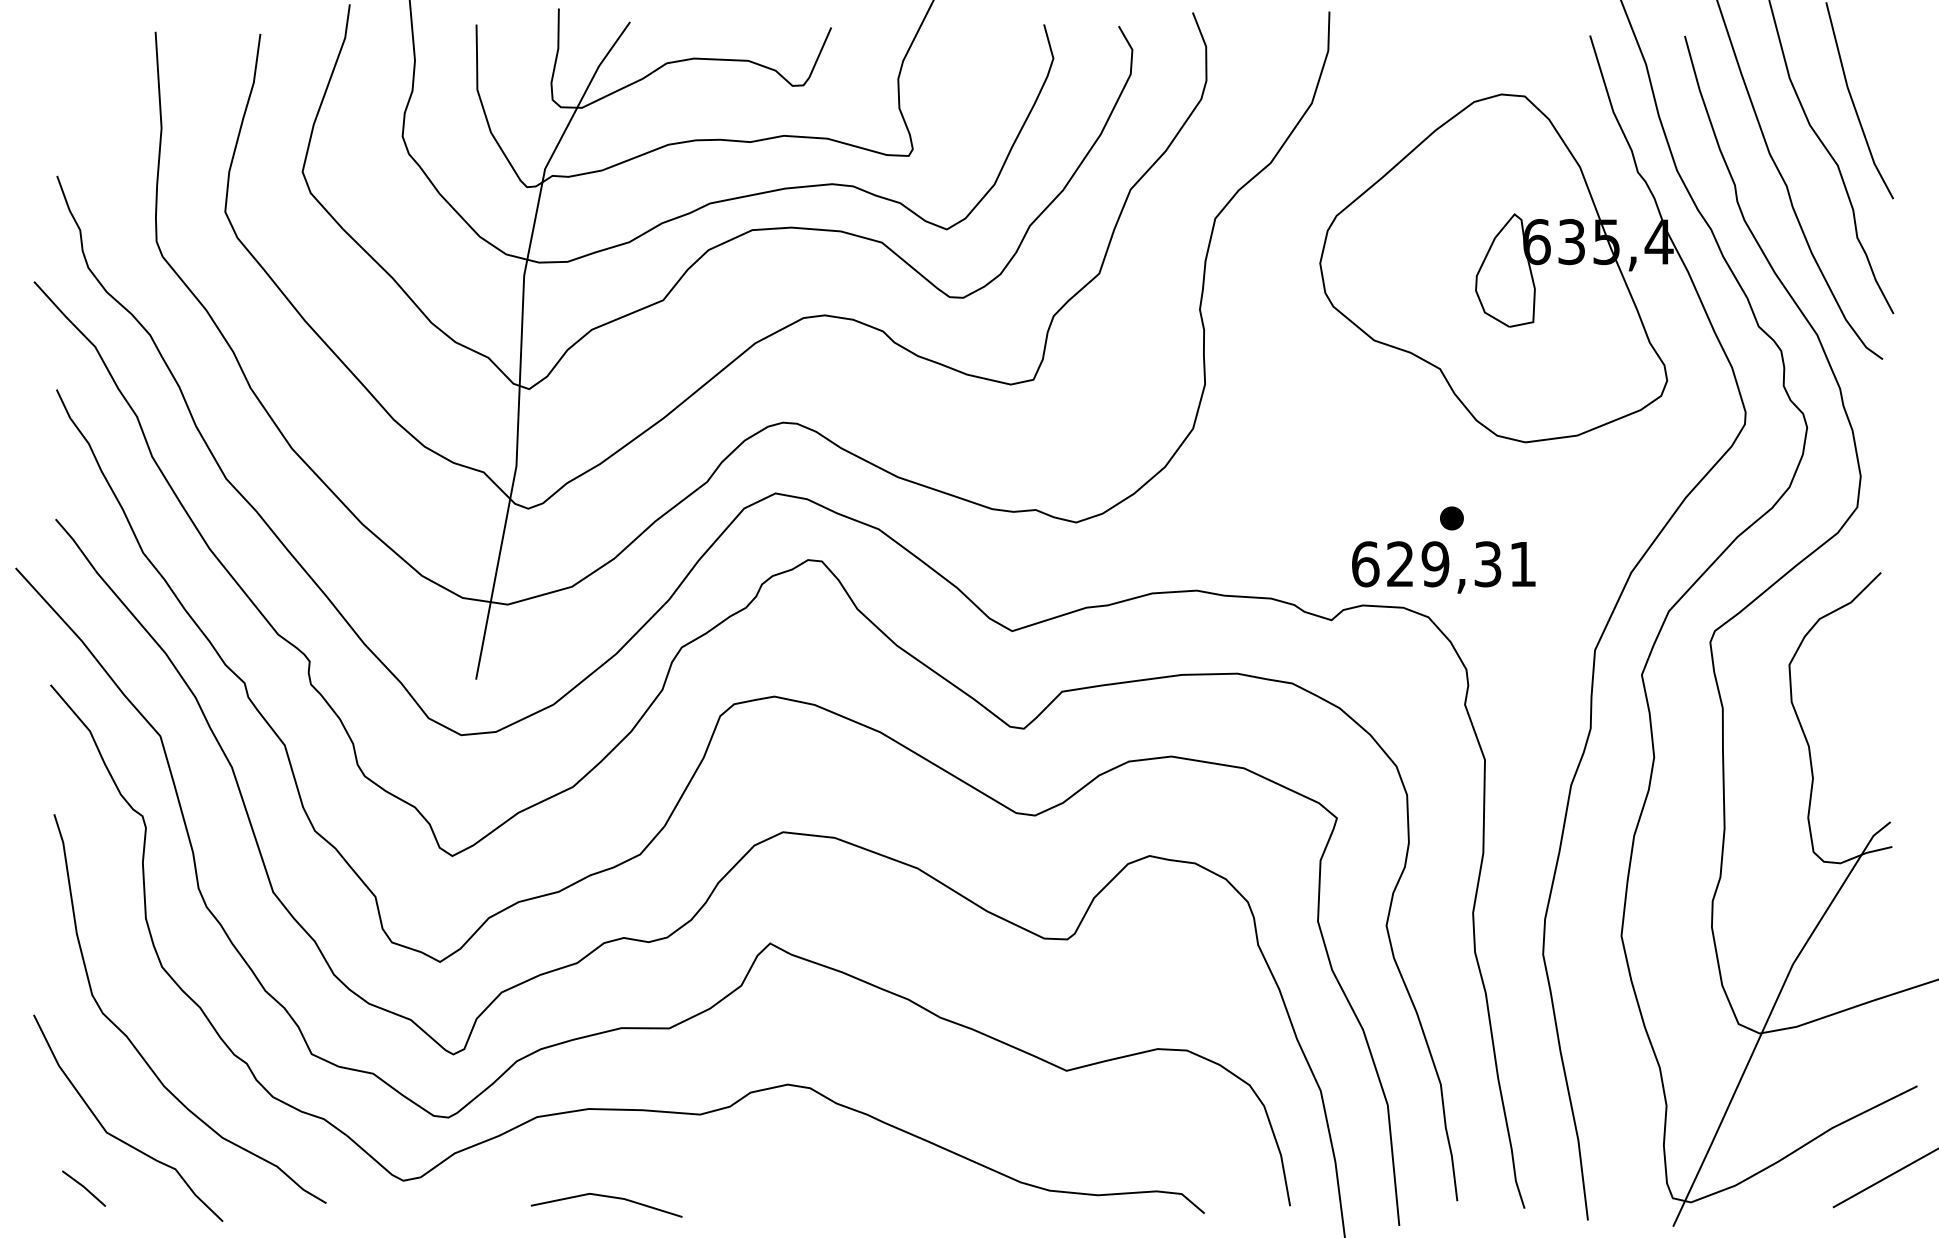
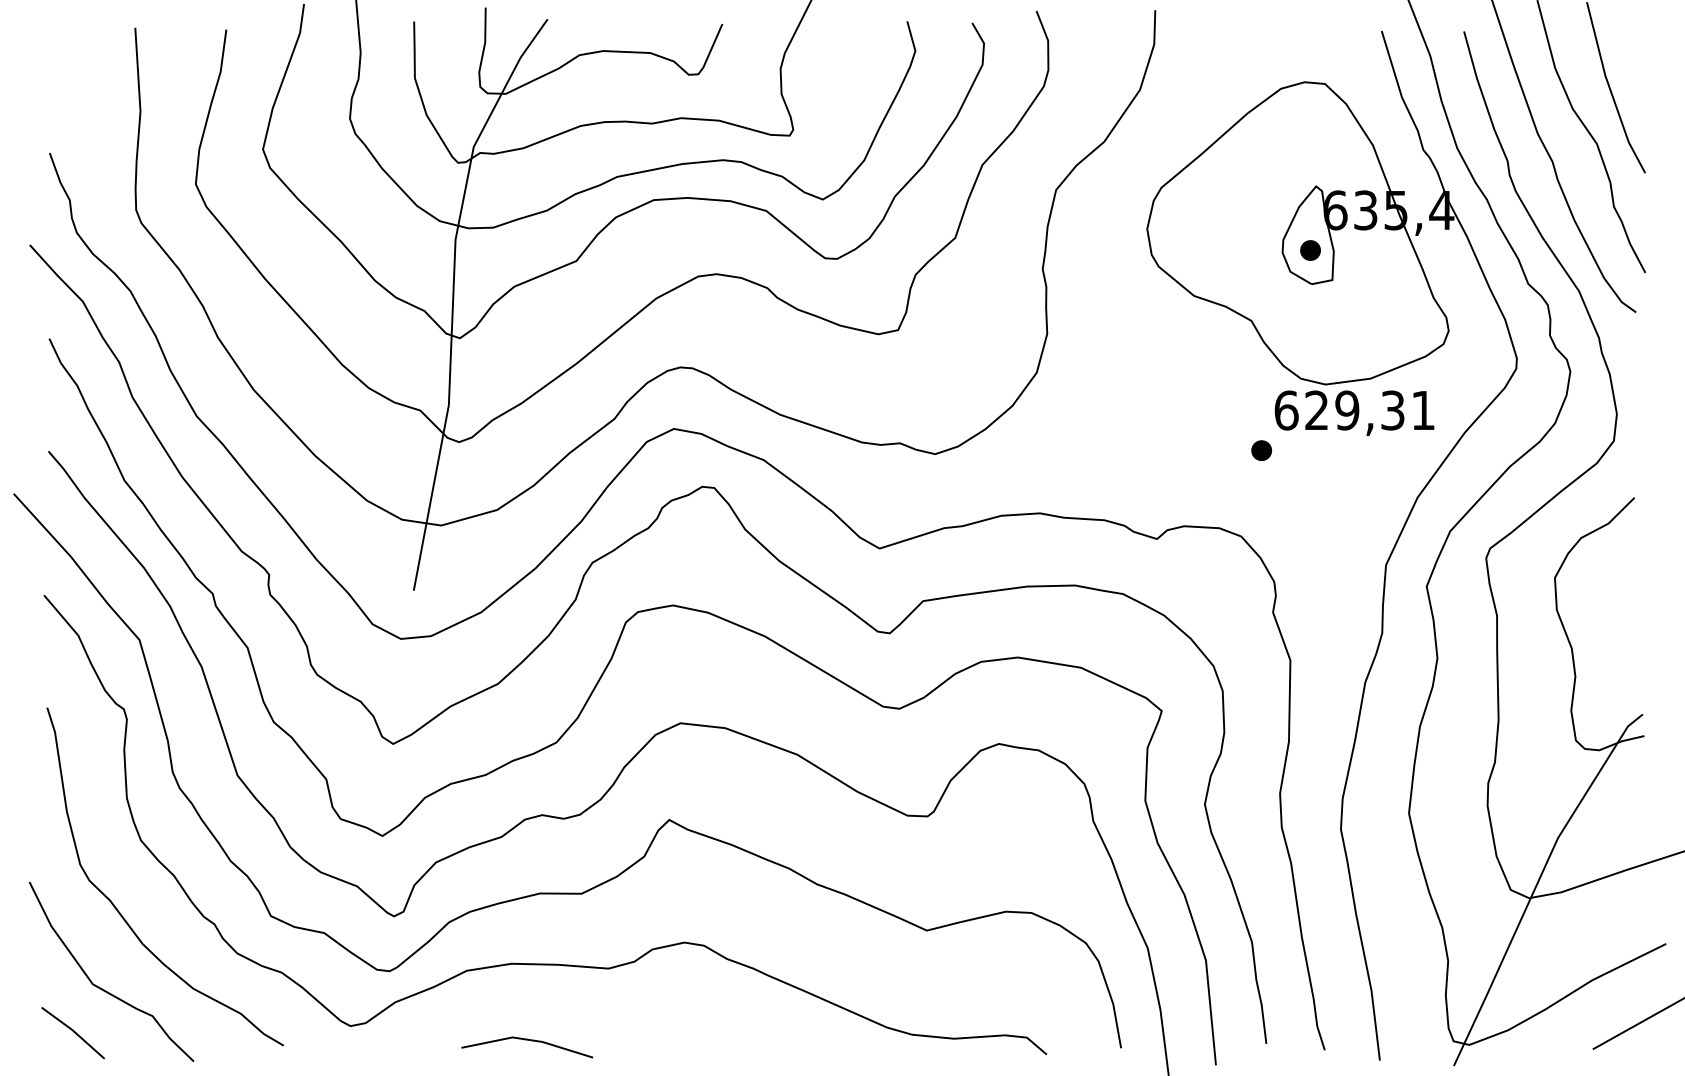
part: (1508, 288) -> (1310, 250), added
text: (1443, 567) -> (1354, 413), moved
part: (83, 1188) -> (72, 1032), size x1.67

